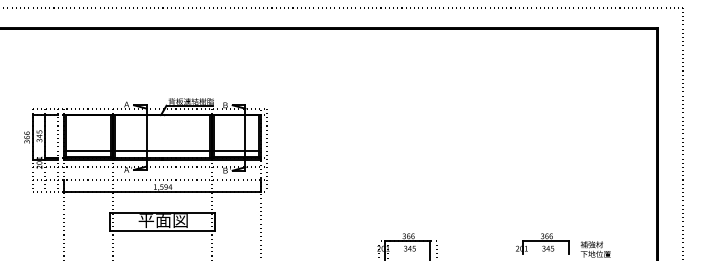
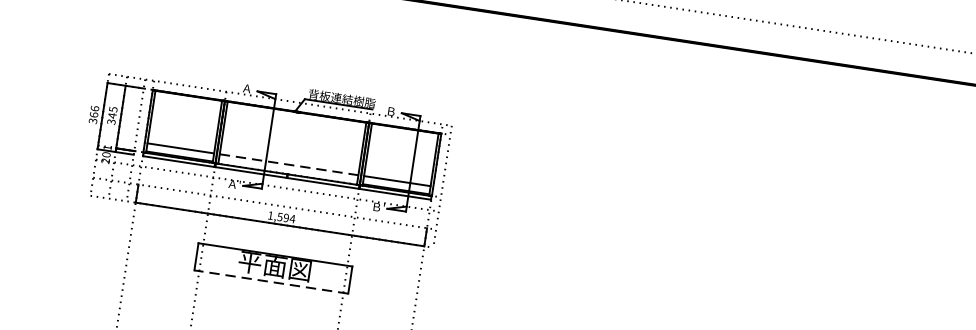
line: (163, 151) -> (290, 165), solid -> dashed
line: (162, 231) -> (271, 282), solid -> dashed

